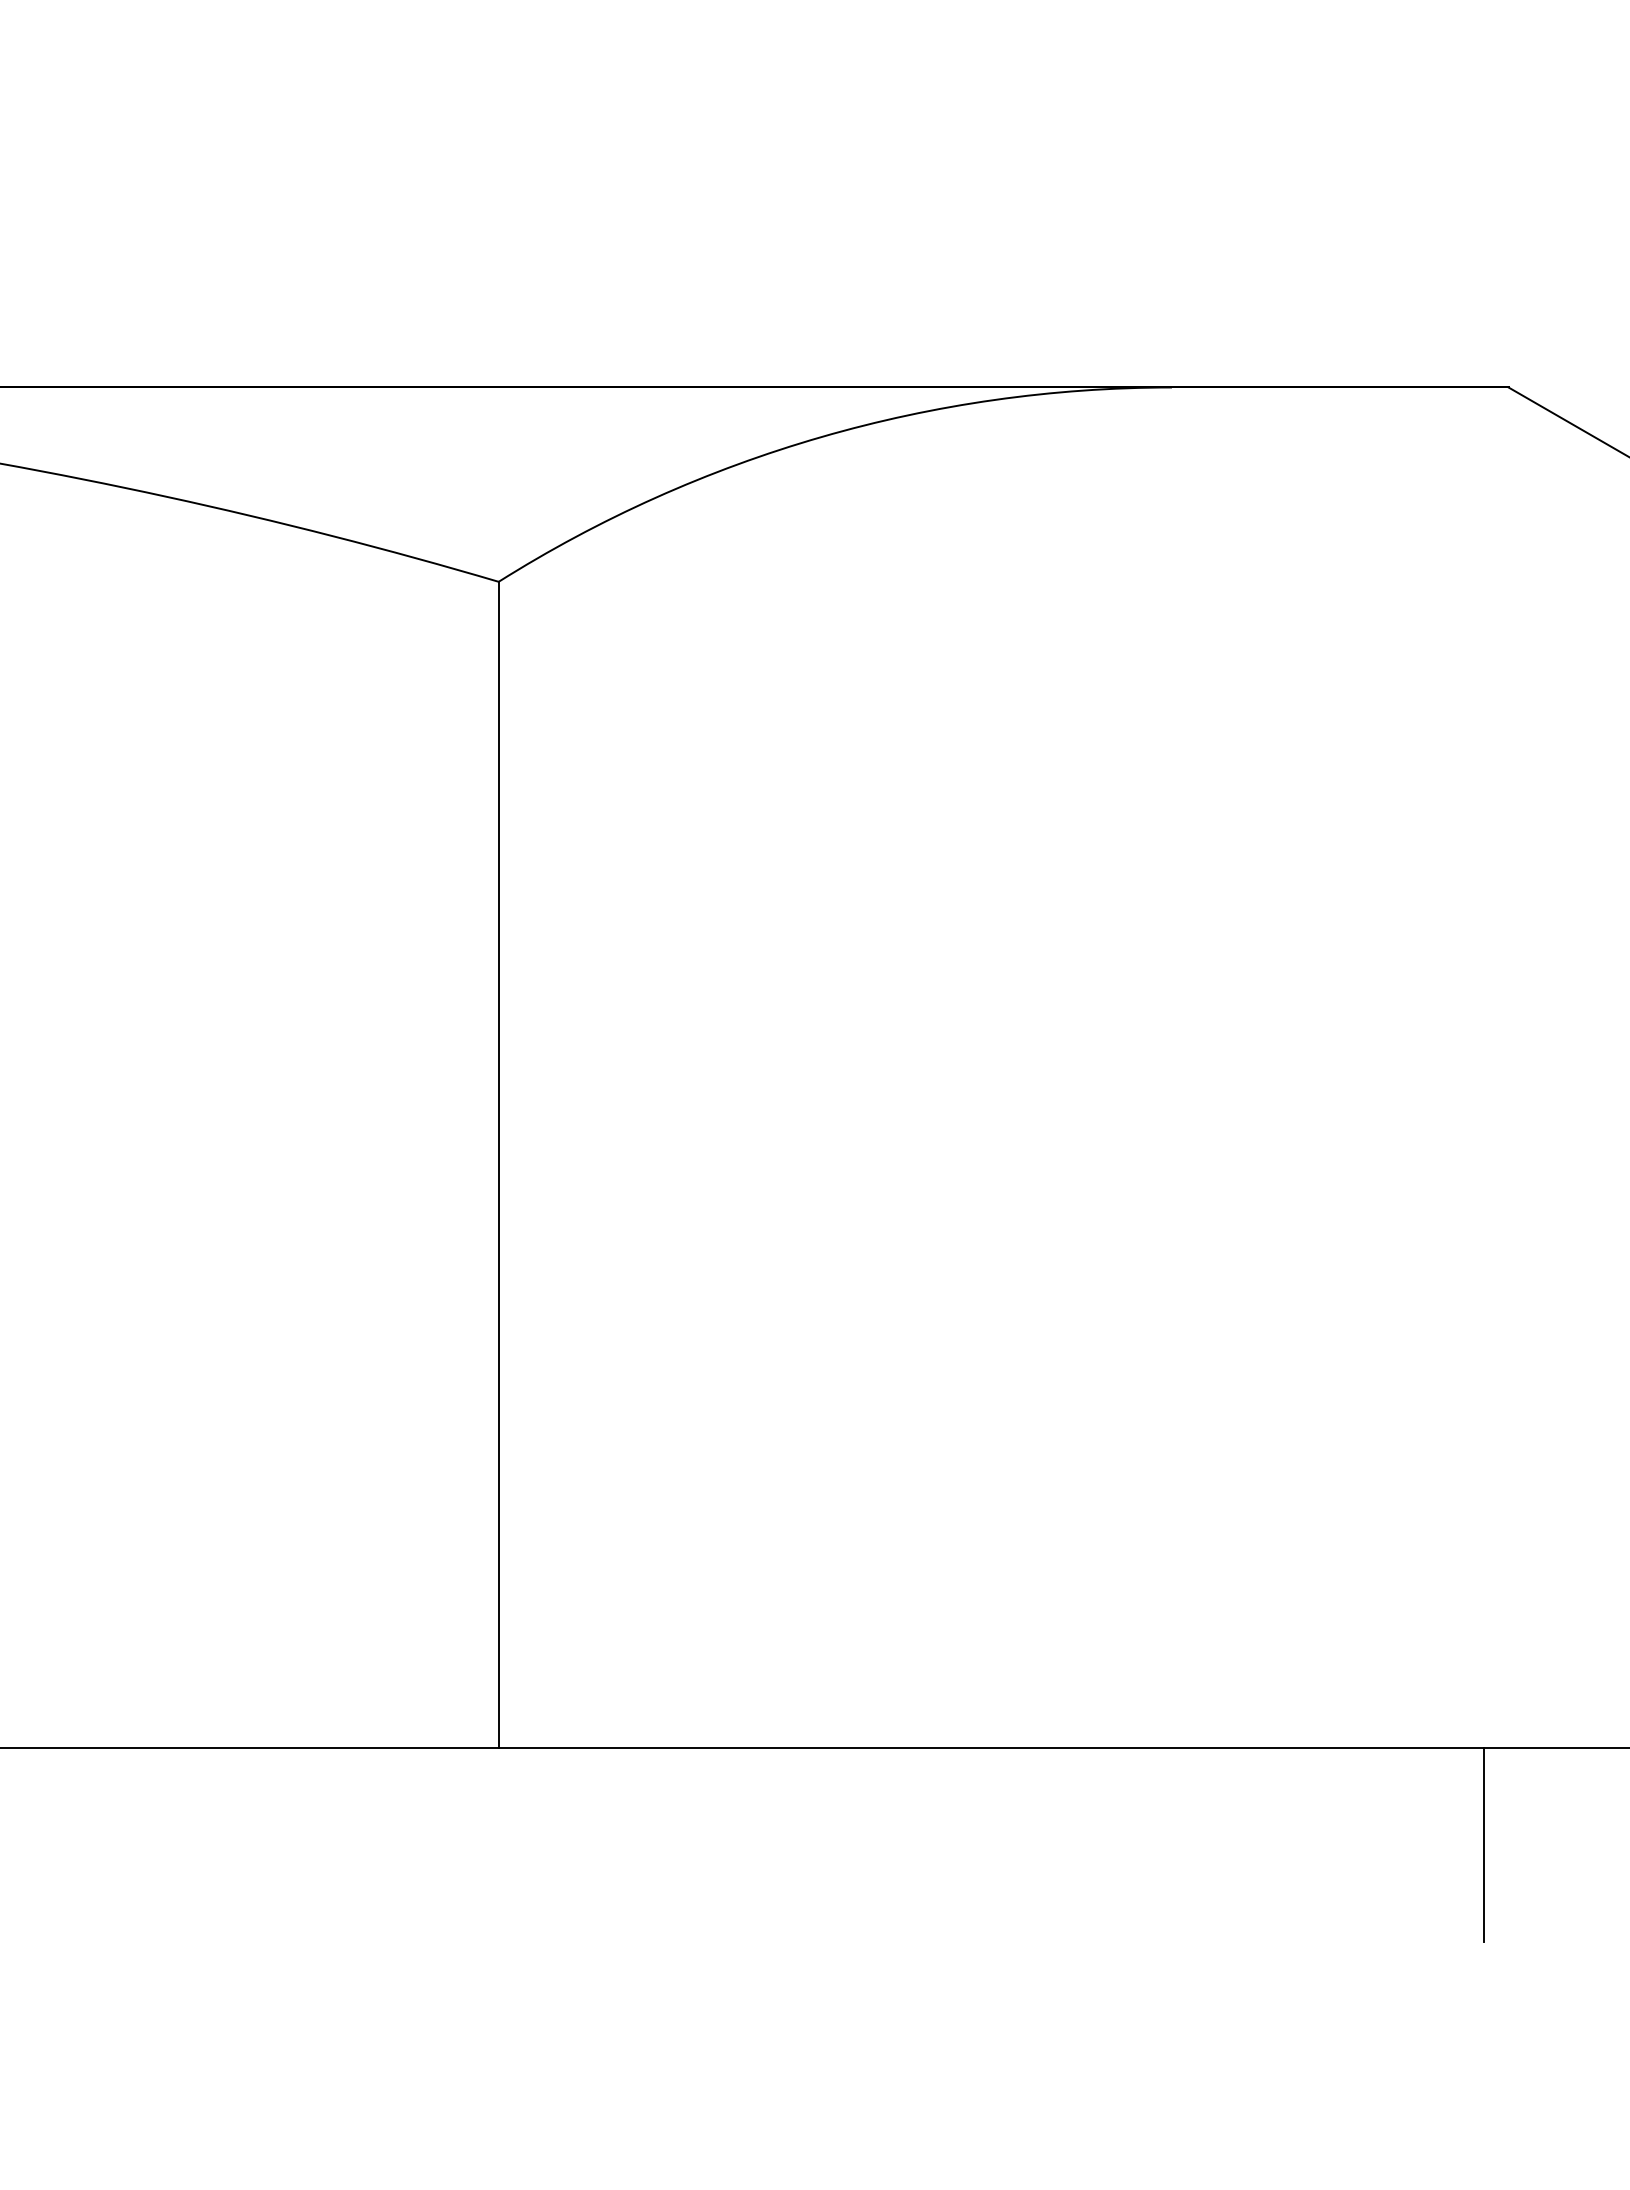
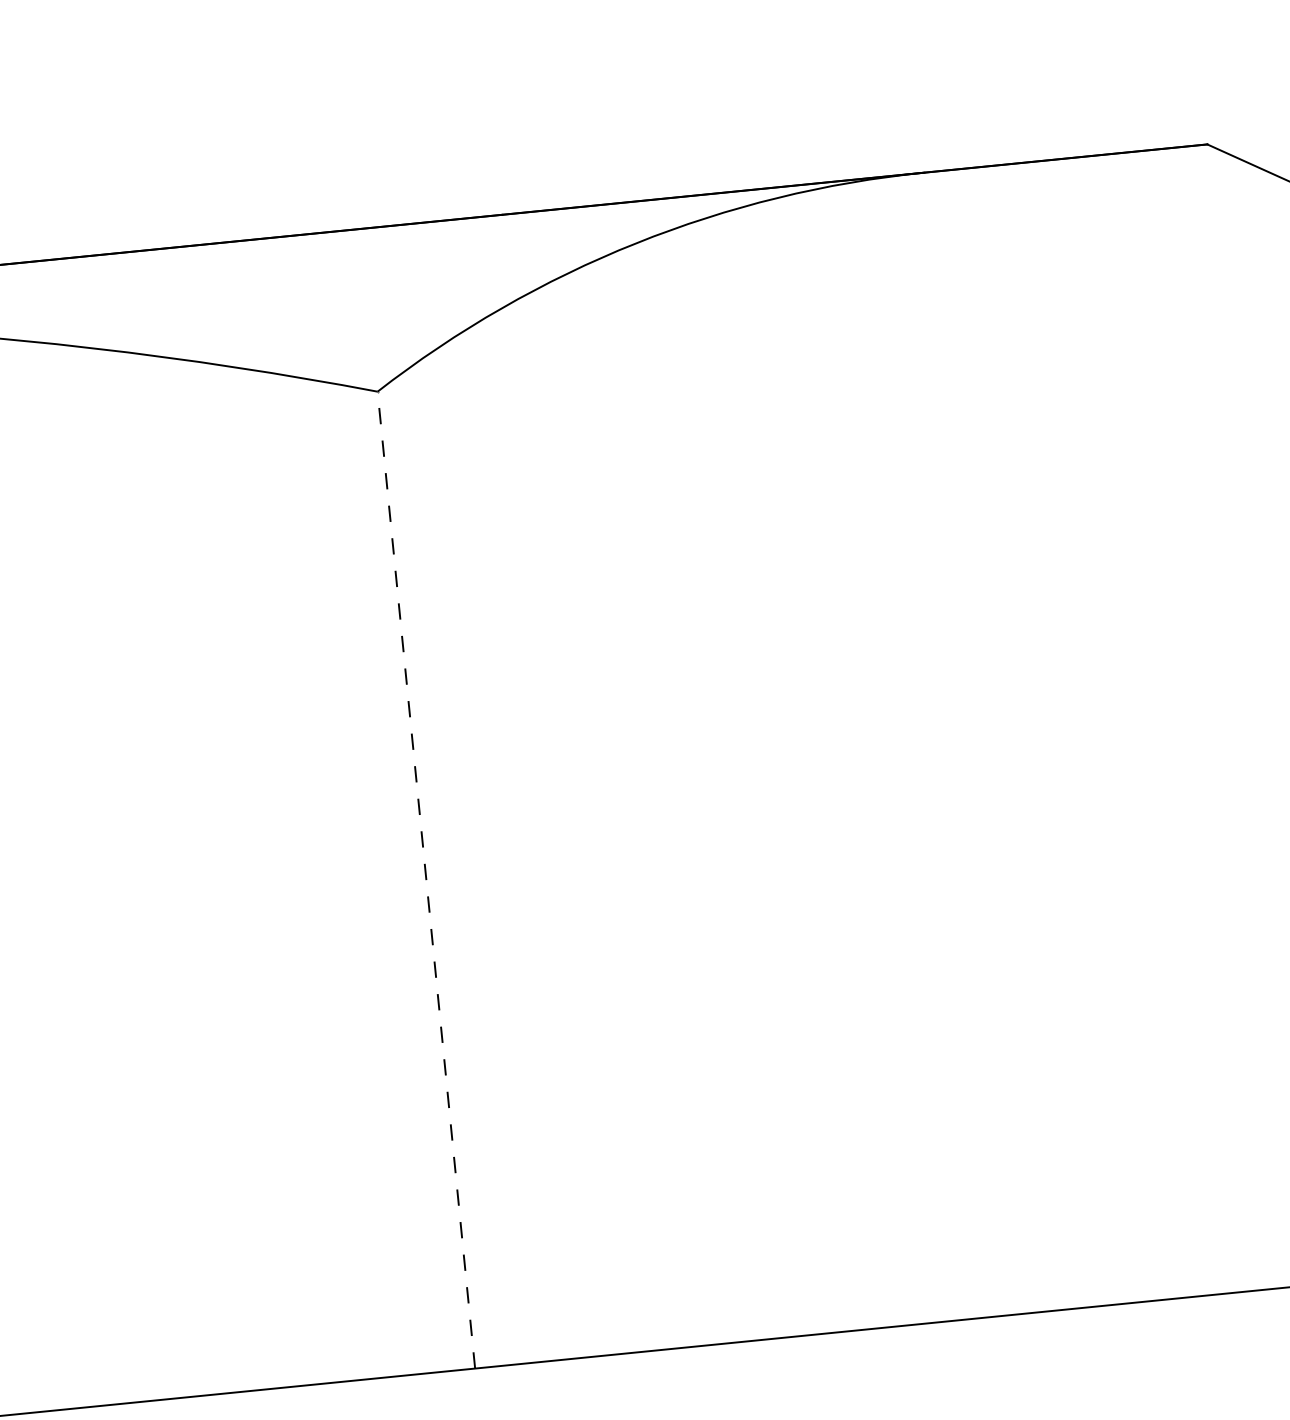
line: (498, 1164) -> (426, 879), solid -> dashed

